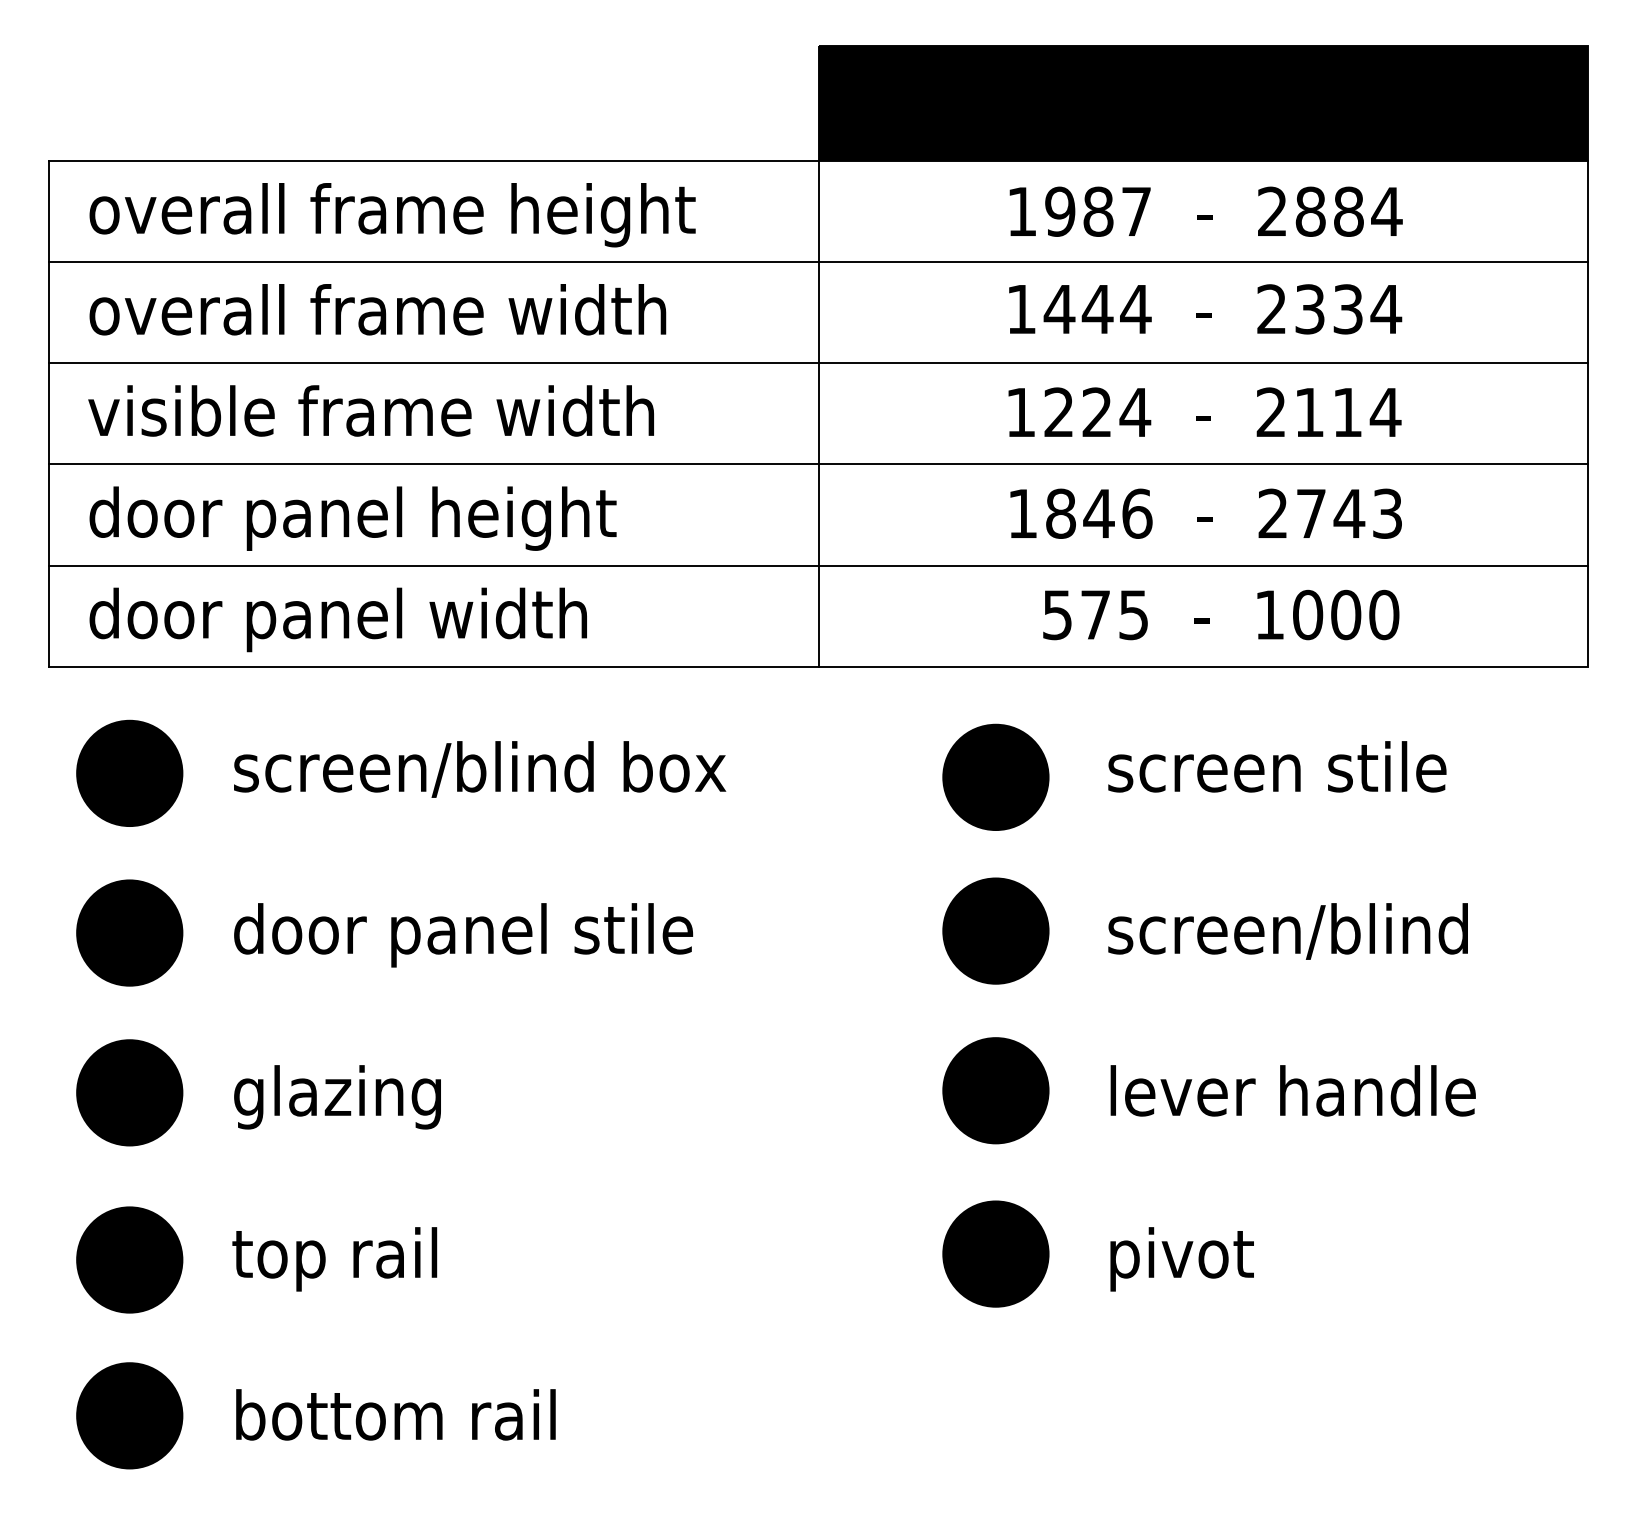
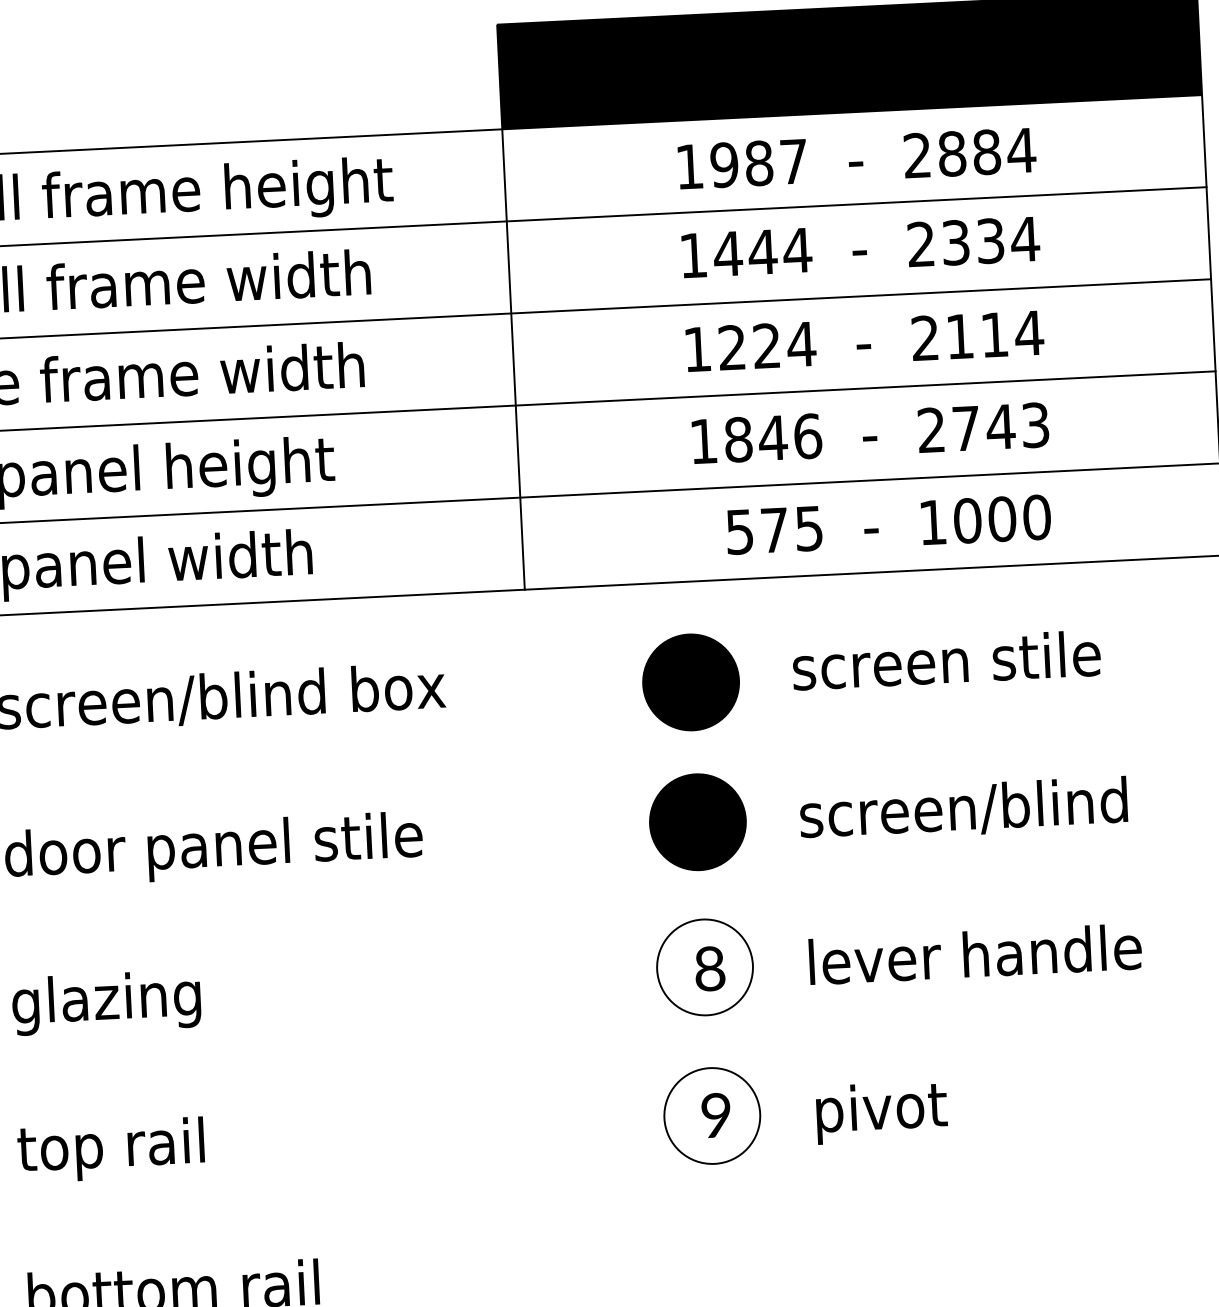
fill: (995, 1090) -> (704, 967), removed
fill: (995, 1253) -> (711, 1115), removed

